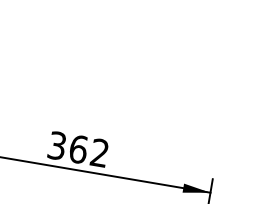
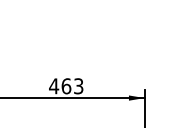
text: (78, 149) -> (66, 86), 362 -> 463

